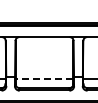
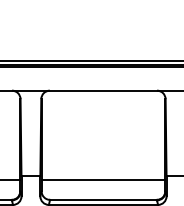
line: (44, 78) -> (103, 179), dashed -> solid

